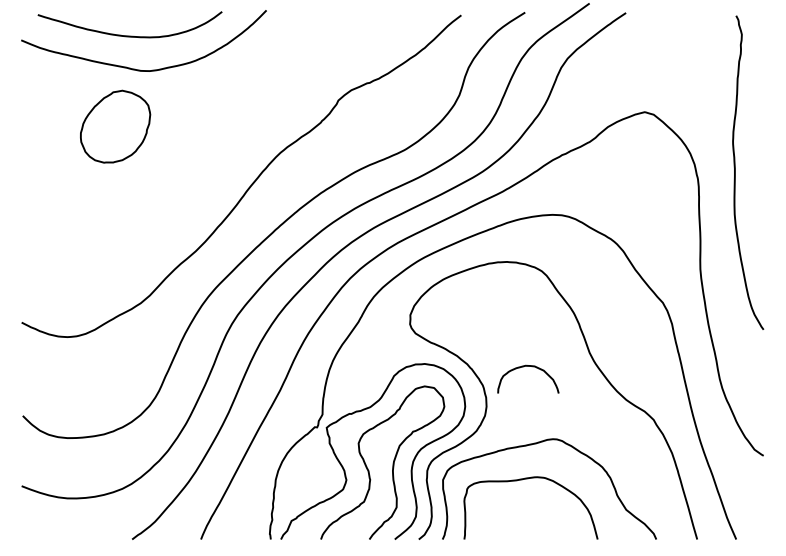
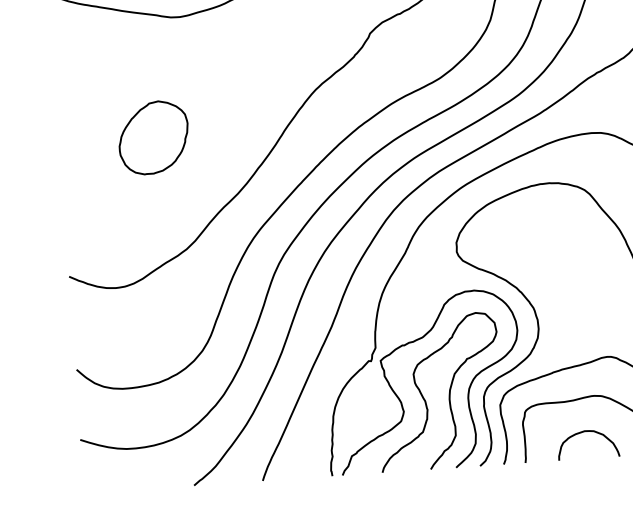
part: (115, 126) -> (153, 137), moved
curve: (532, 367) -> (591, 432), moved

